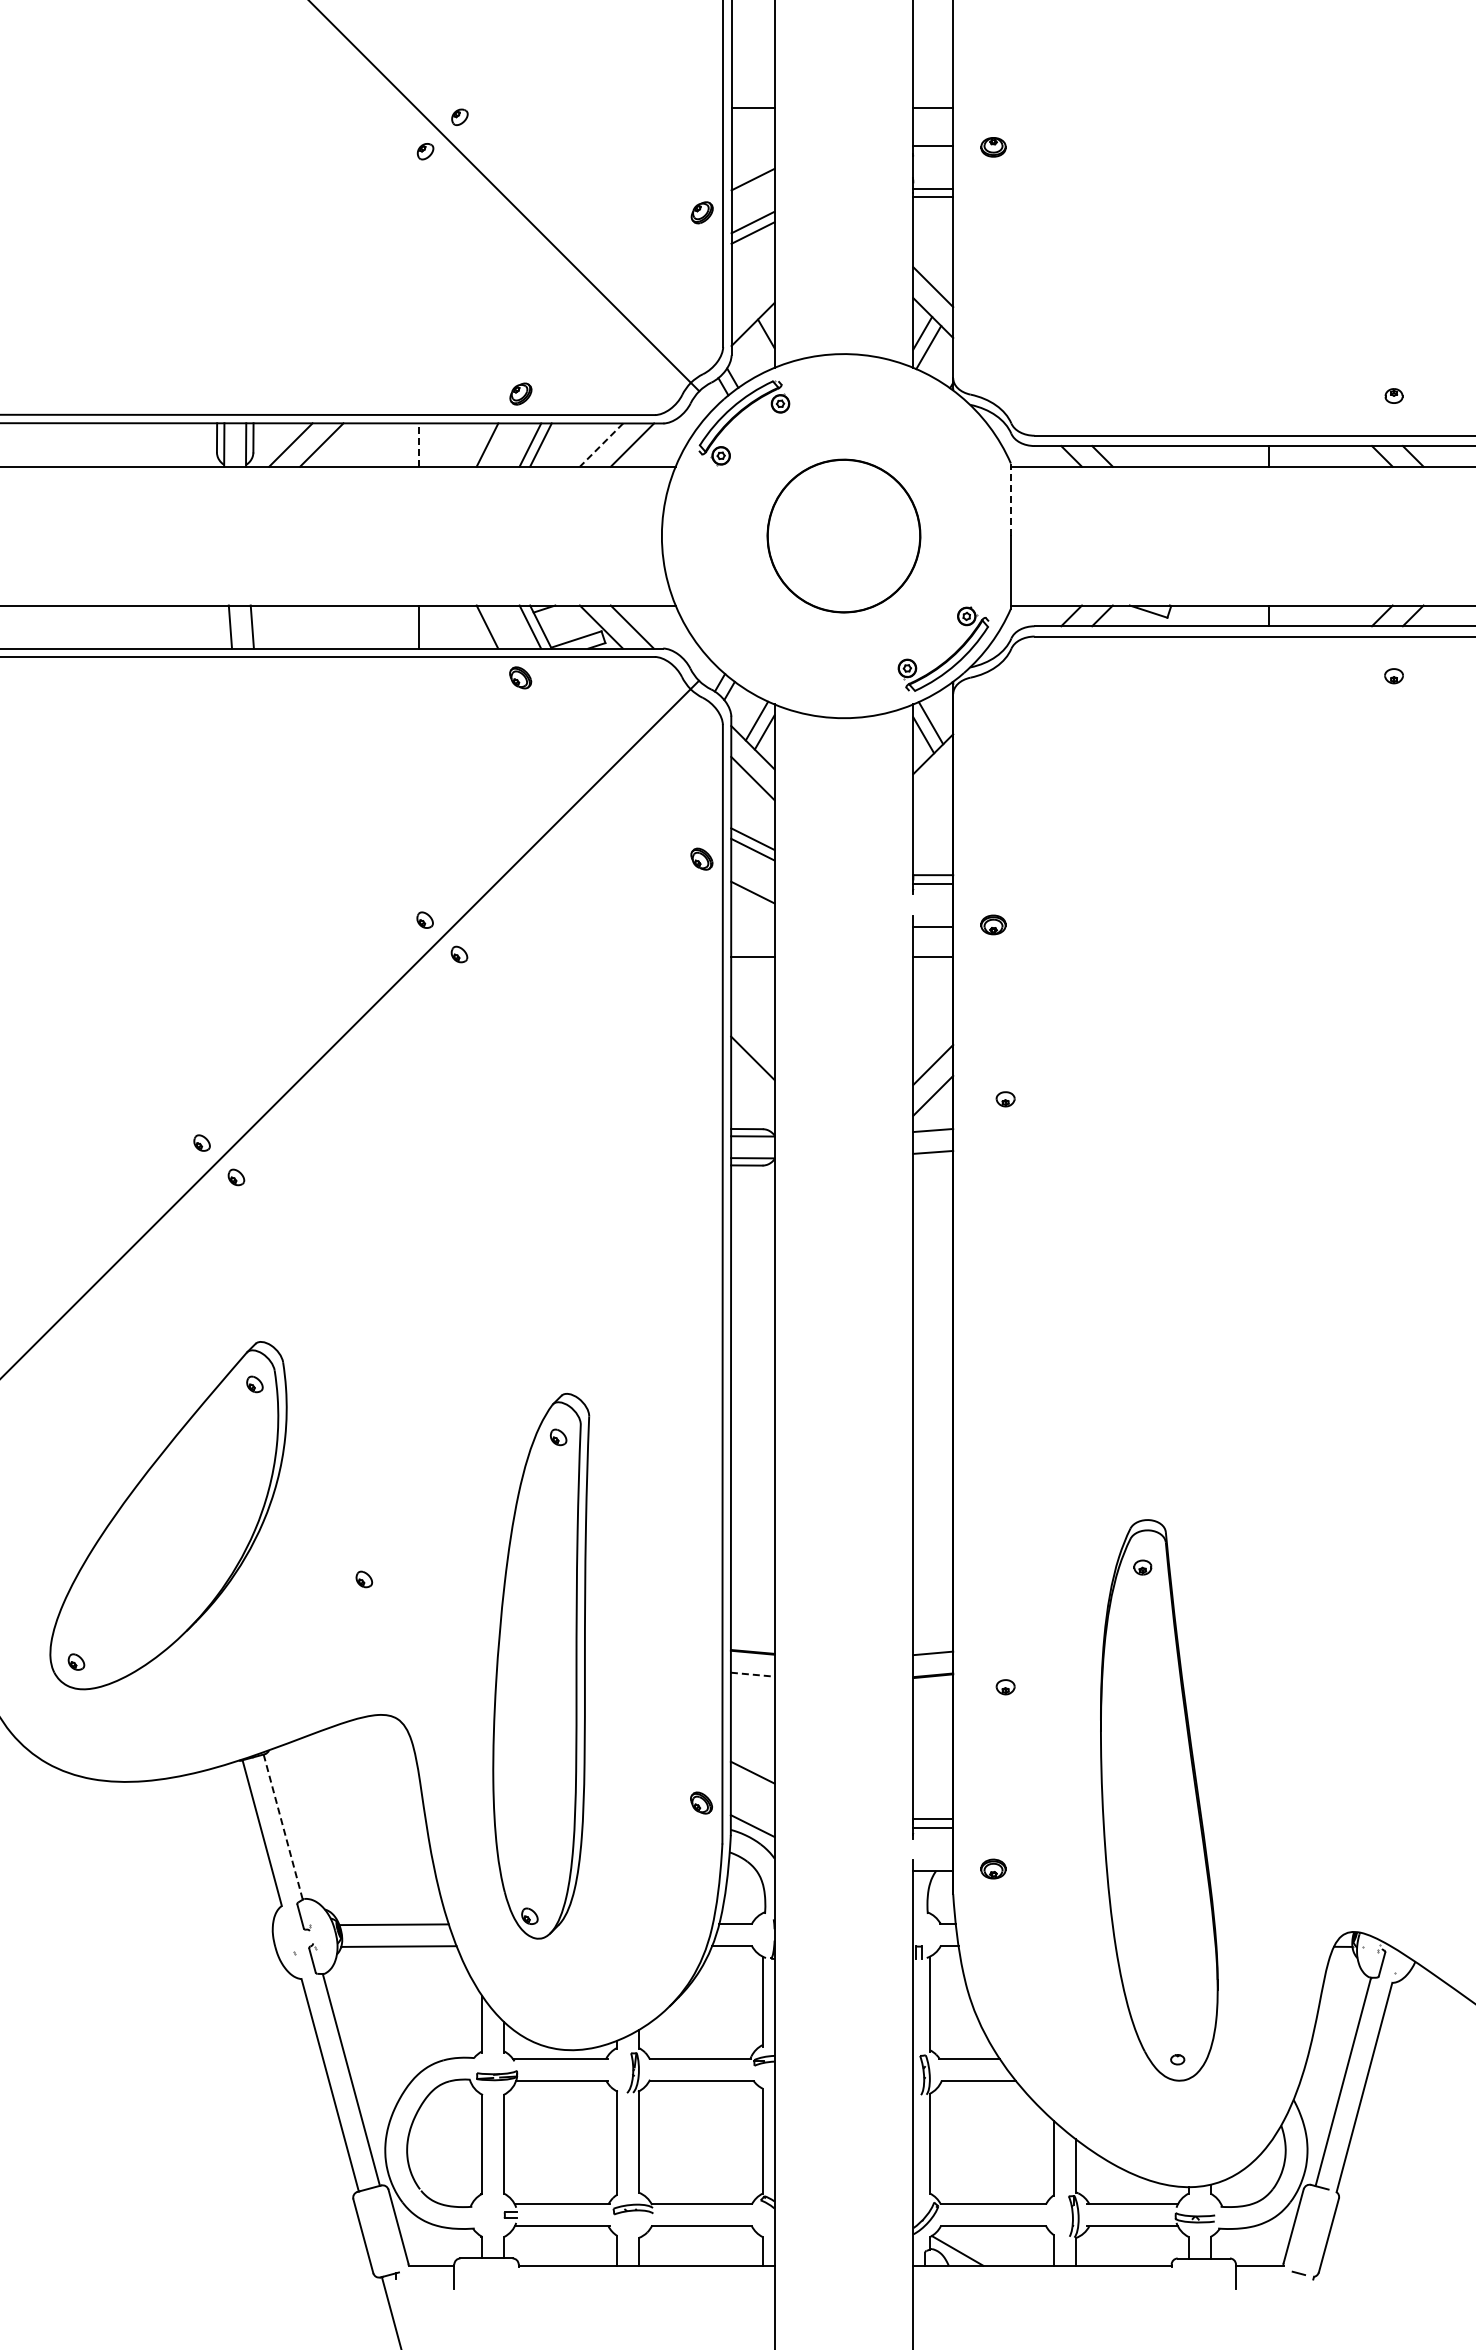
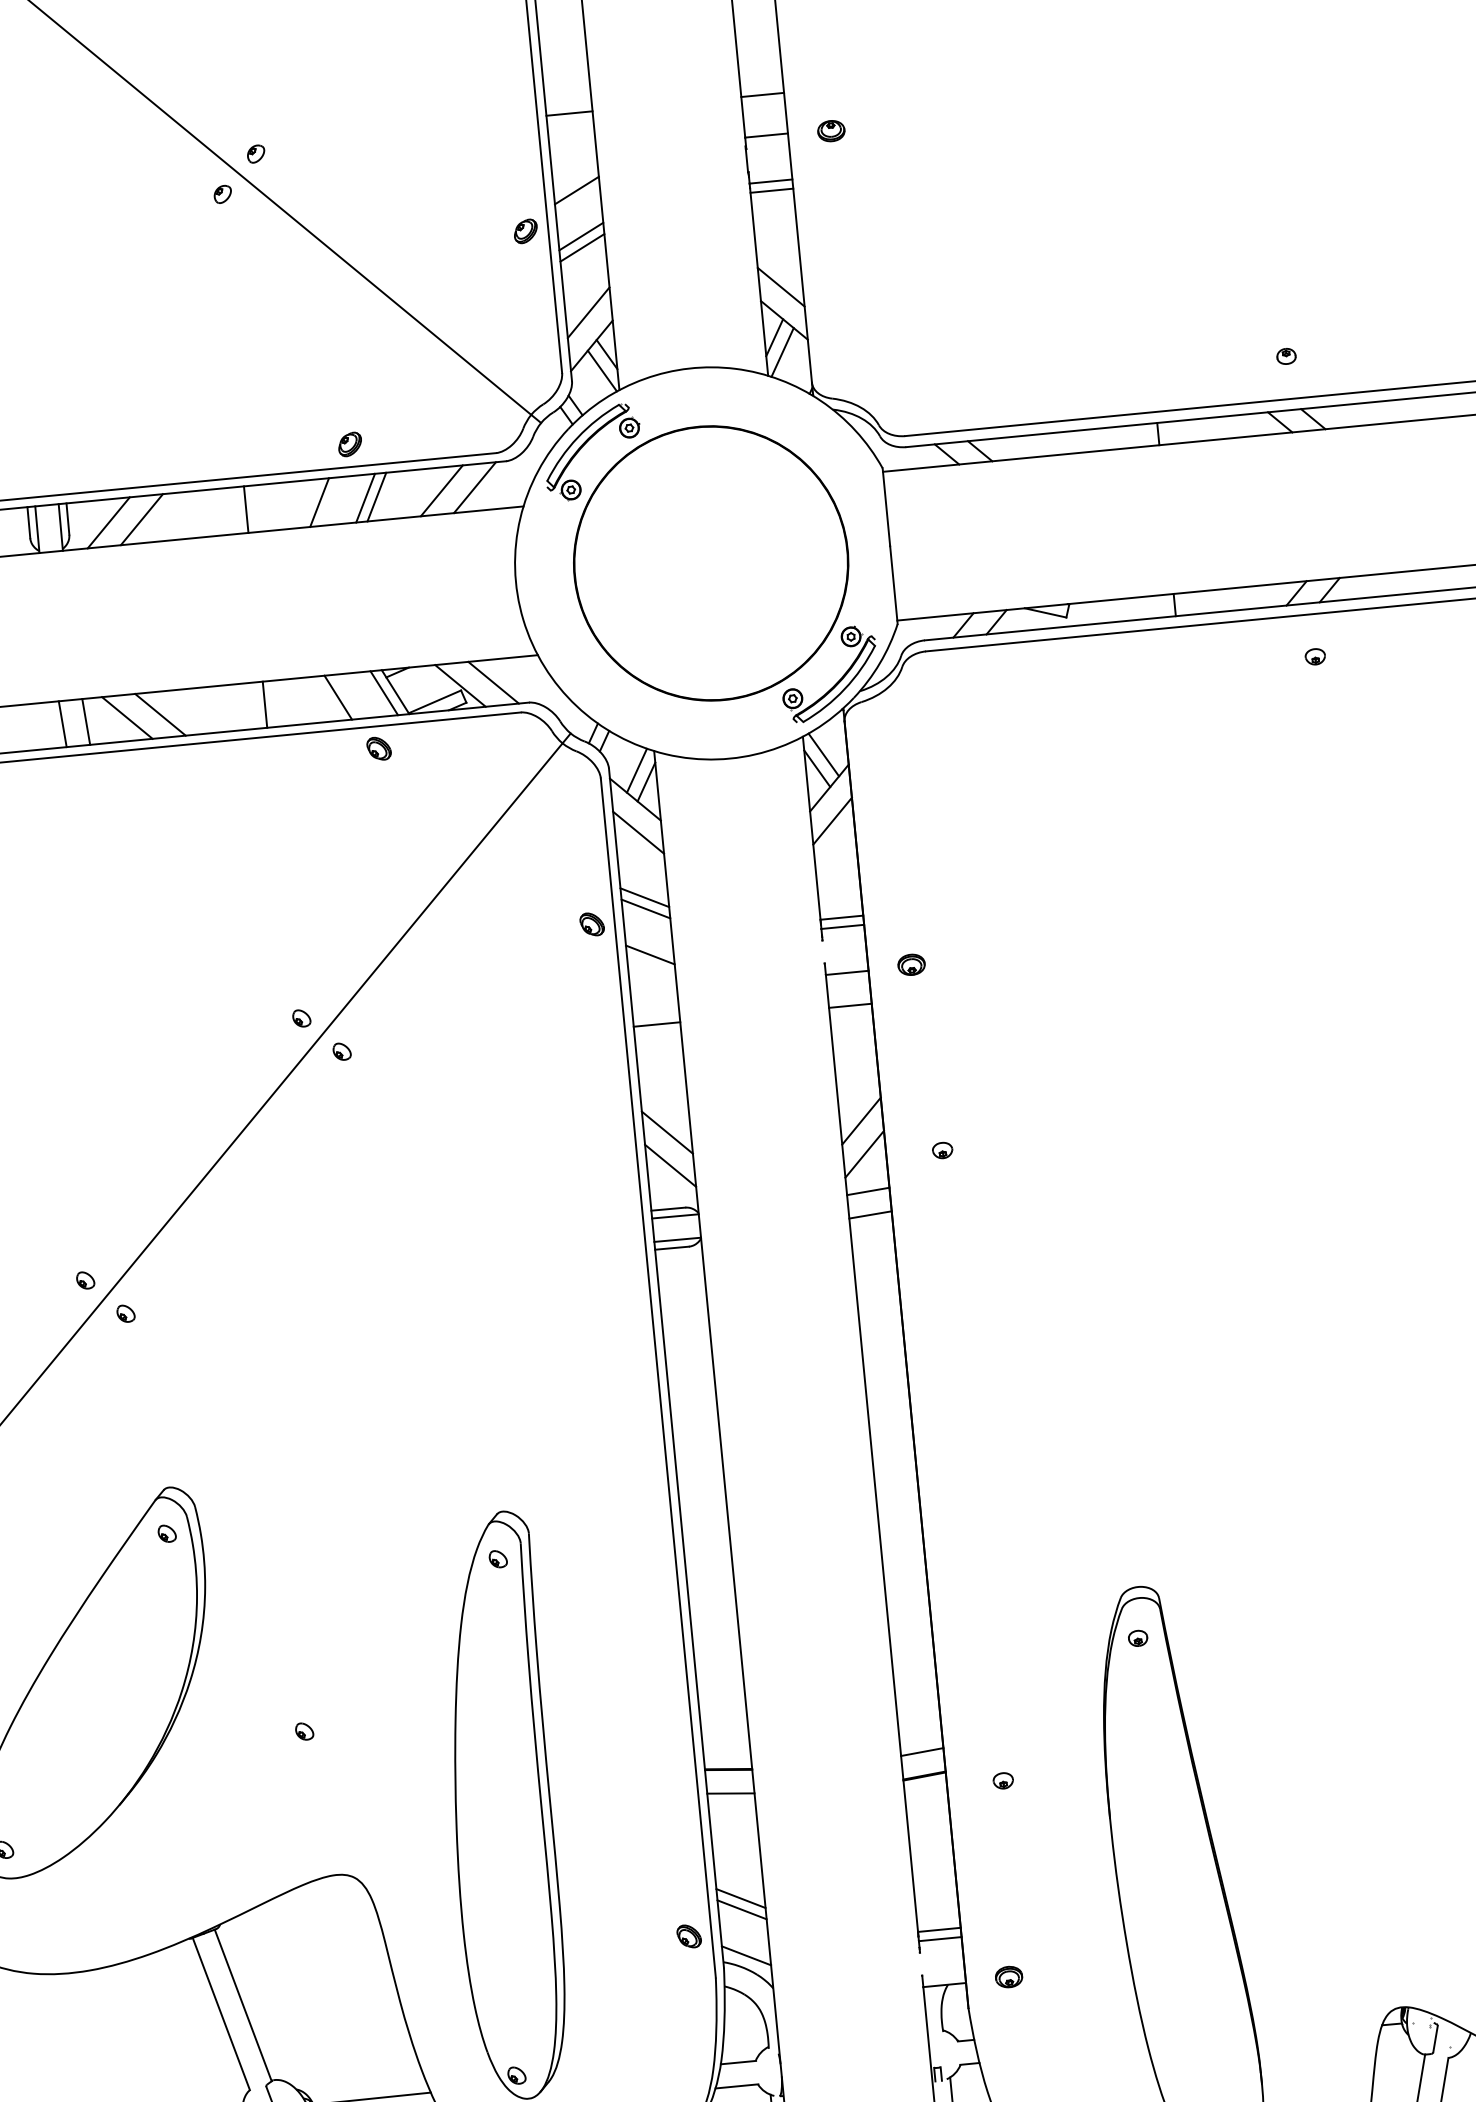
line: (752, 293) -> (588, 312), added
line: (760, 348) -> (602, 370), added
line: (419, 445) -> (246, 510), dashed -> solid
line: (601, 445) -> (441, 491), dashed -> solid
line: (1010, 499) -> (885, 506), dashed -> solid
part: (843, 535) -> (710, 562), size x1.67
line: (290, 626) -> (127, 717), added
line: (321, 626) -> (160, 714), added
line: (933, 785) -> (832, 821), added
line: (752, 1088) -> (670, 1165), added
line: (752, 1674) -> (730, 1793), dashed -> solid
line: (752, 1783) -> (741, 1910), added
line: (283, 1827) -> (243, 2005), dashed -> solid

